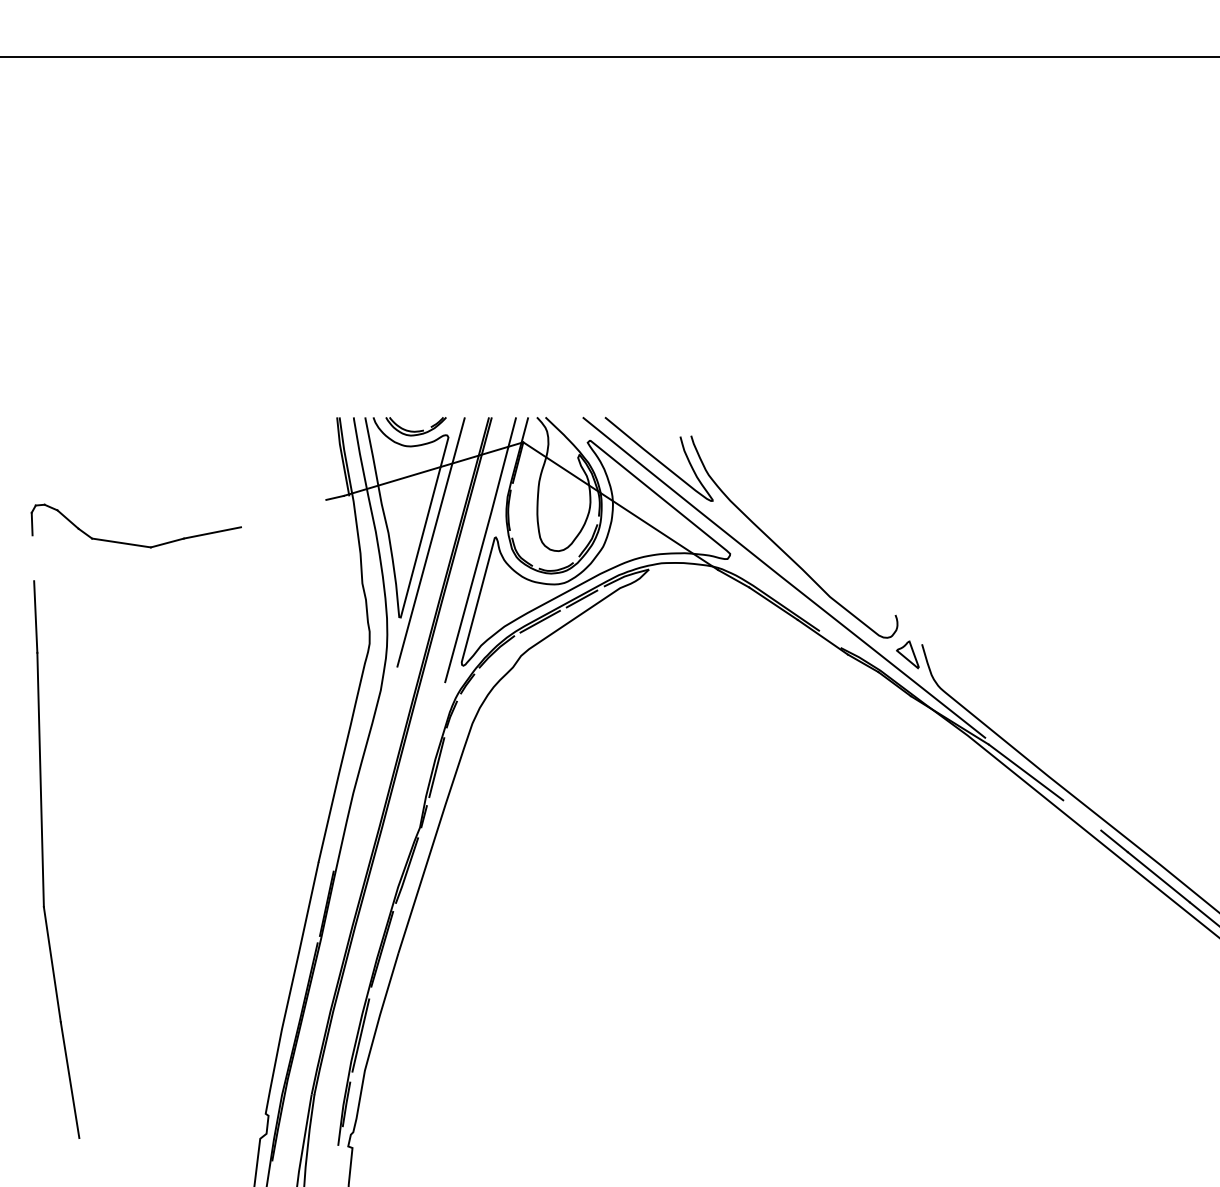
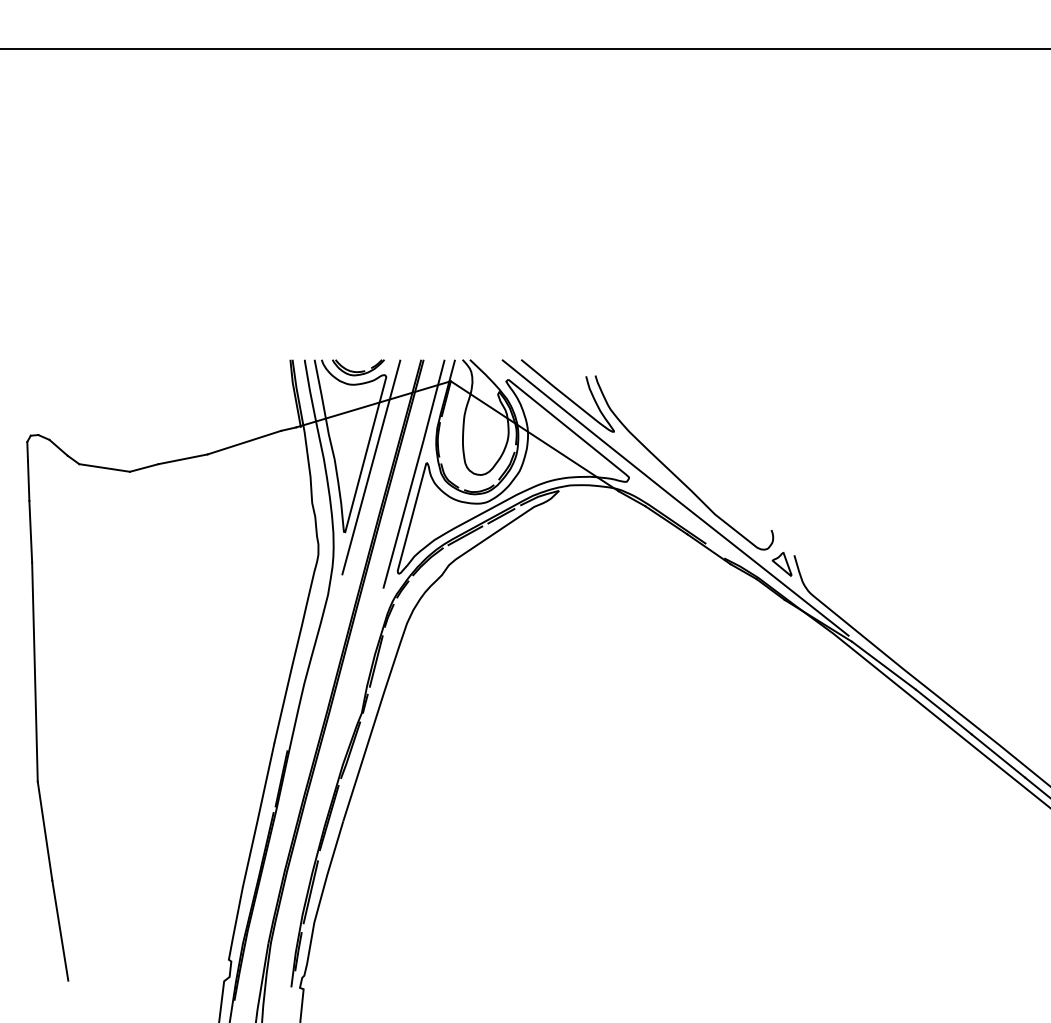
line: (283, 513) -> (244, 442), added
line: (33, 557) -> (28, 480), added
line: (1081, 815) -> (931, 702), added

